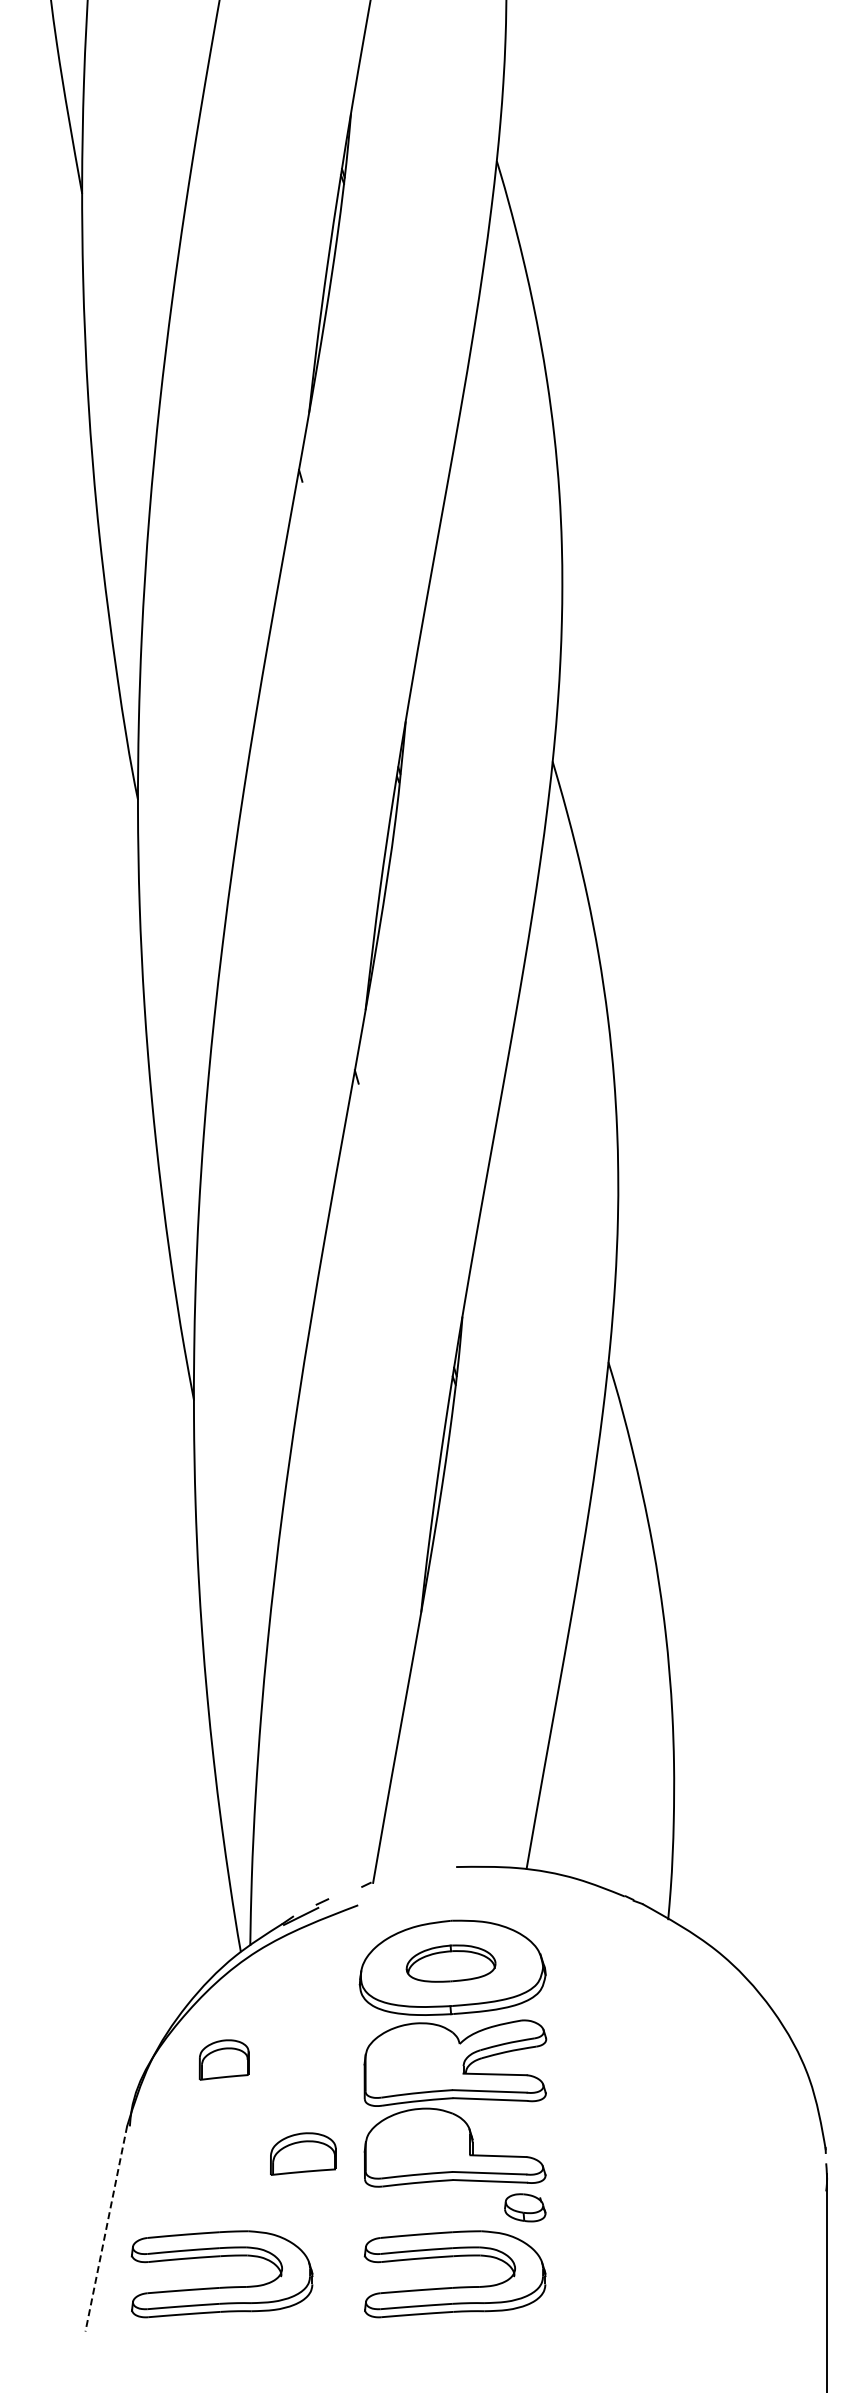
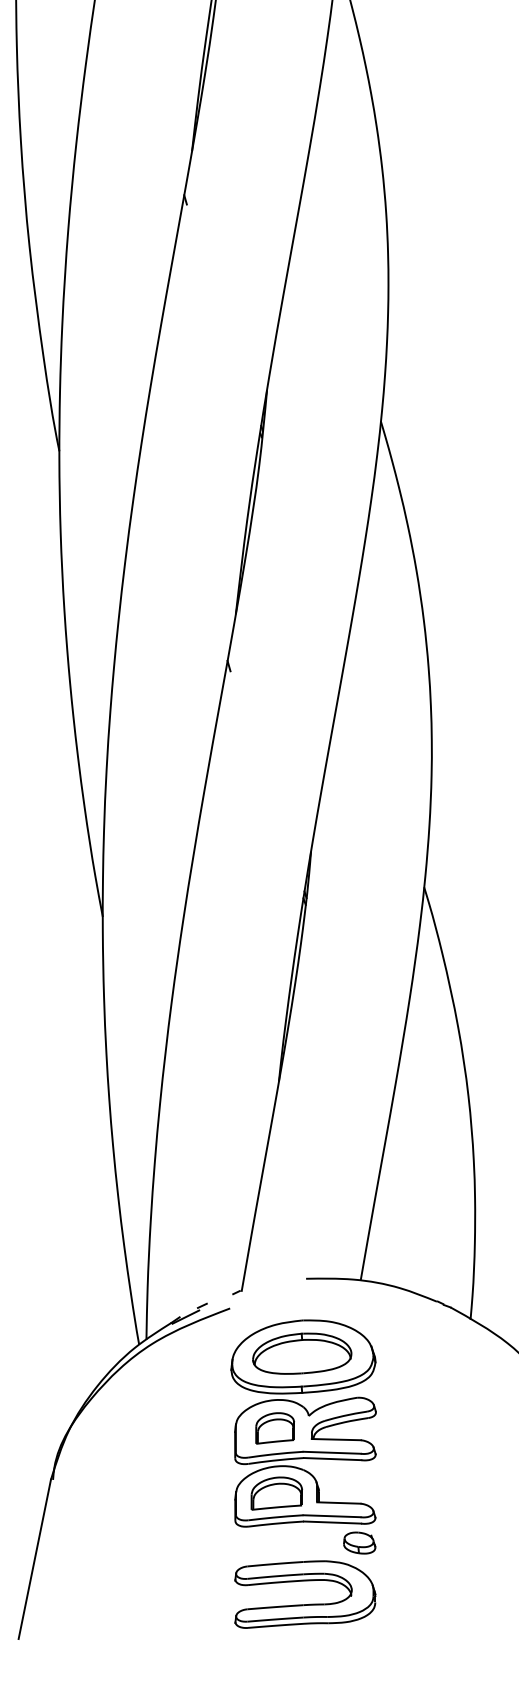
part: (450, 1963) -> (301, 1353), size x1.43
part: (223, 2059) -> (274, 1428), moved
part: (303, 2153) -> (276, 1493), moved
line: (106, 2228) -> (34, 1559), dashed -> solid
part: (221, 2286) -> (124, 1604), removed

